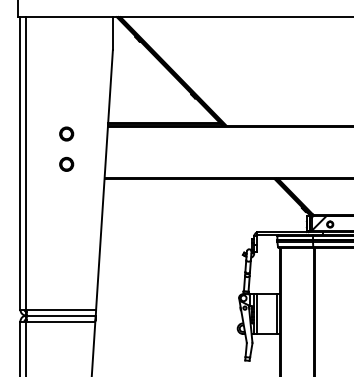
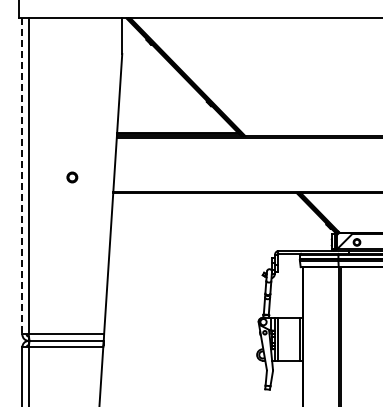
circle: (66, 133) -> (72, 144), removed
line: (20, 163) -> (22, 176), solid -> dashed
circle: (66, 164) -> (72, 177), size x0.7

